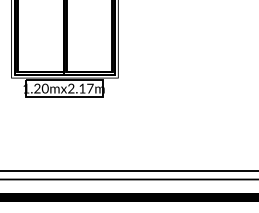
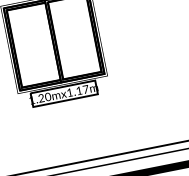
text: (71, 88) -> (70, 92), 1.20mx2.17m -> 1.20mx1.17m

